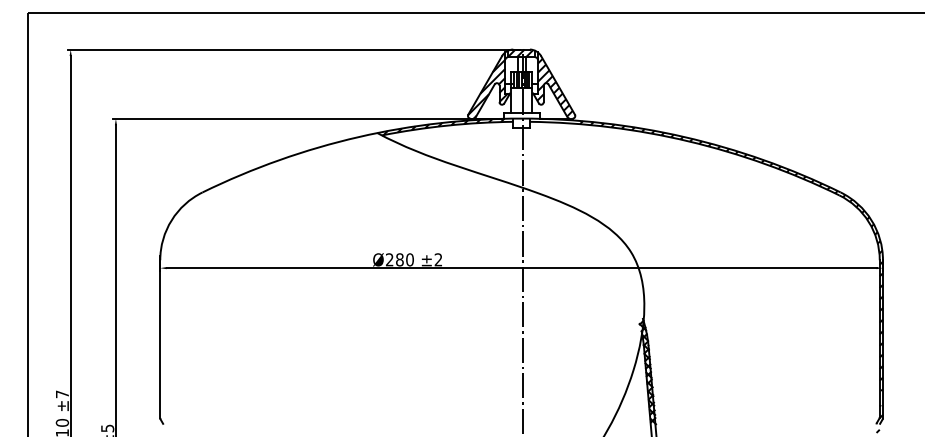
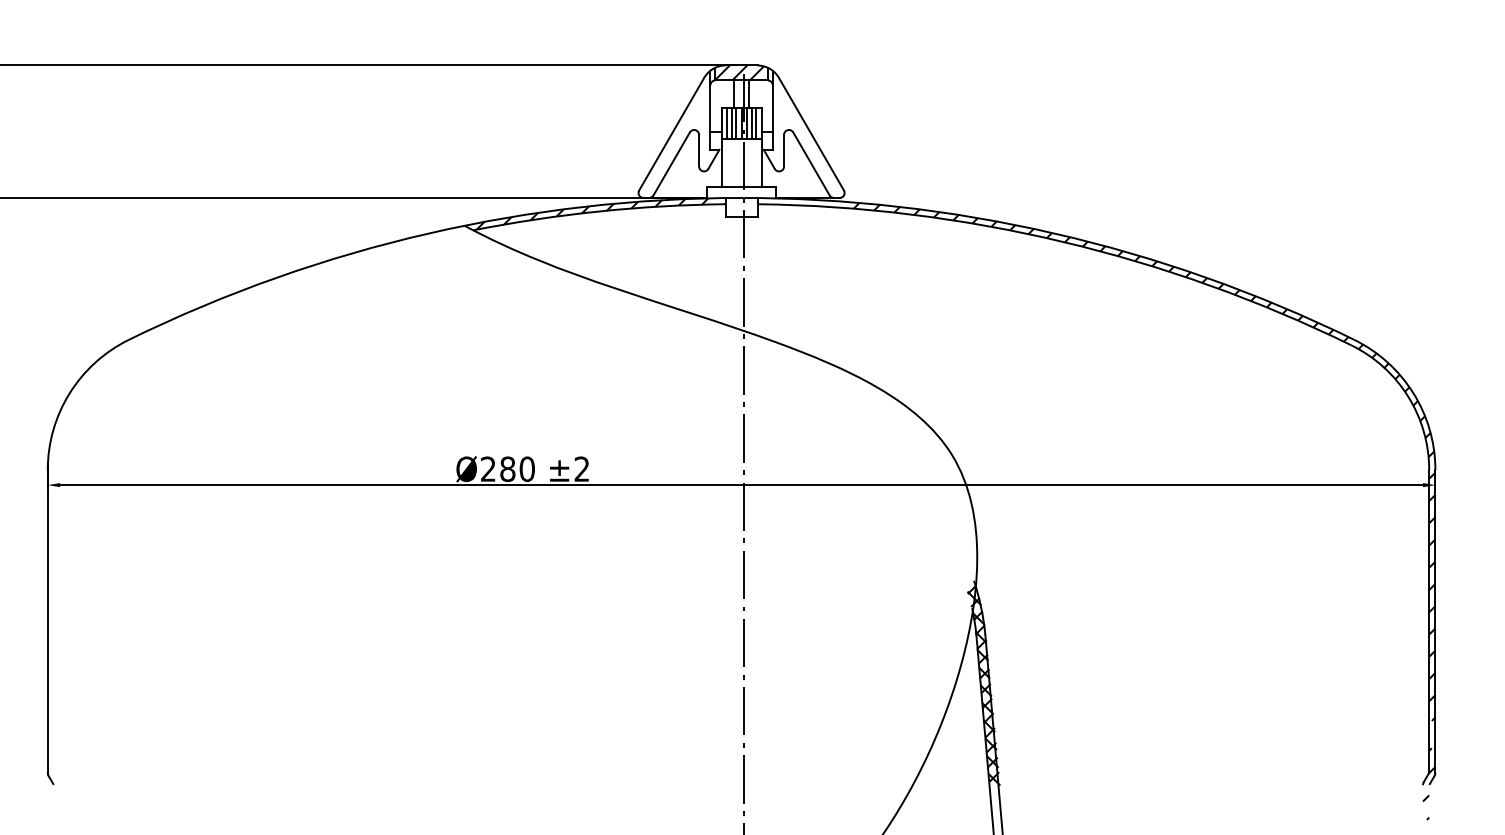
hatch: (553, 84) -> (802, 132), removed
hatch: (488, 88) -> (677, 140), removed

